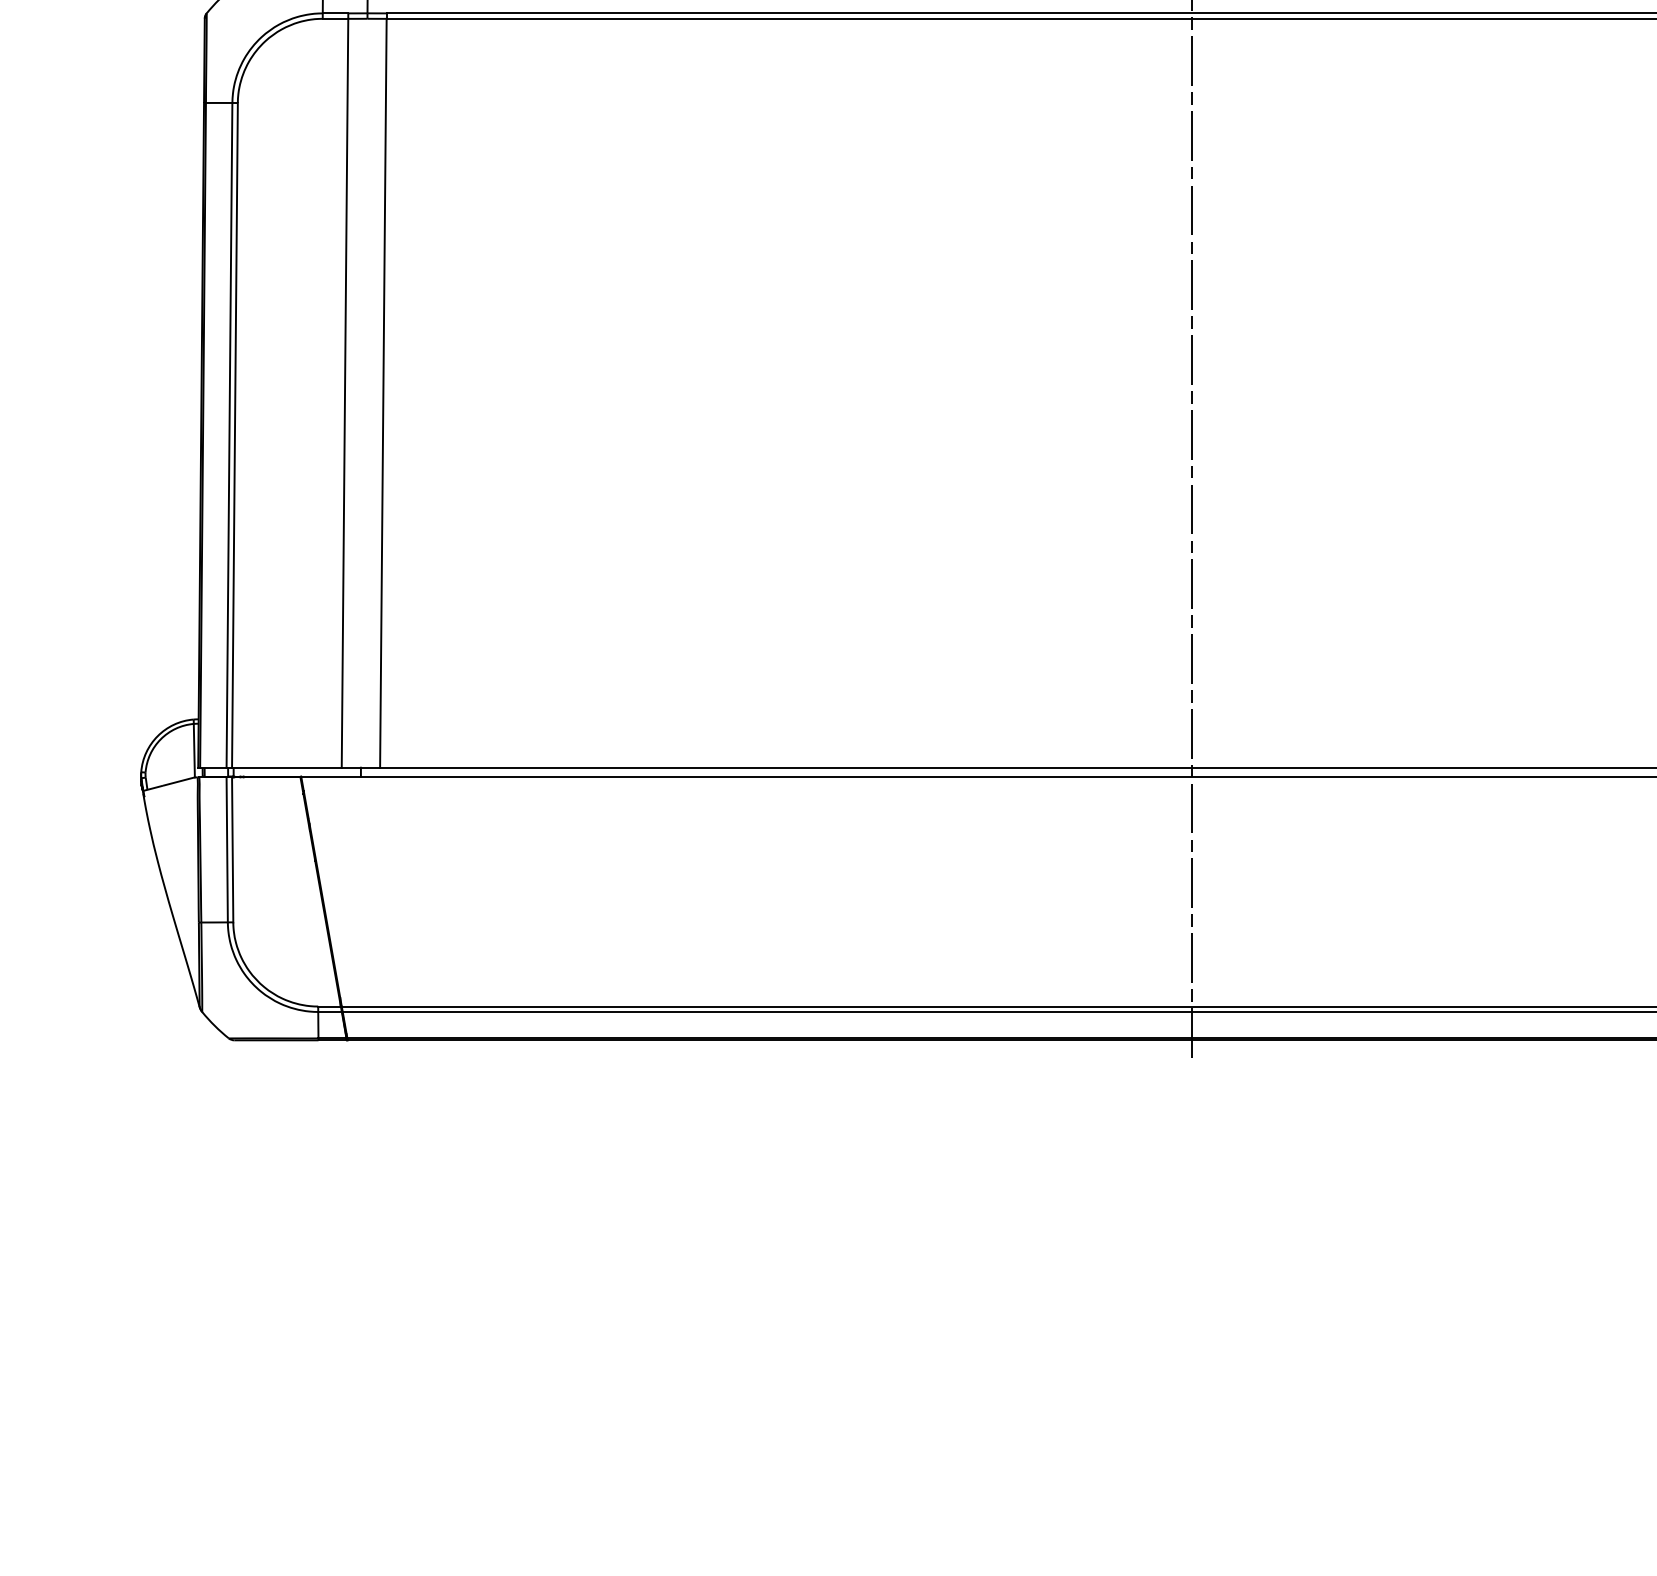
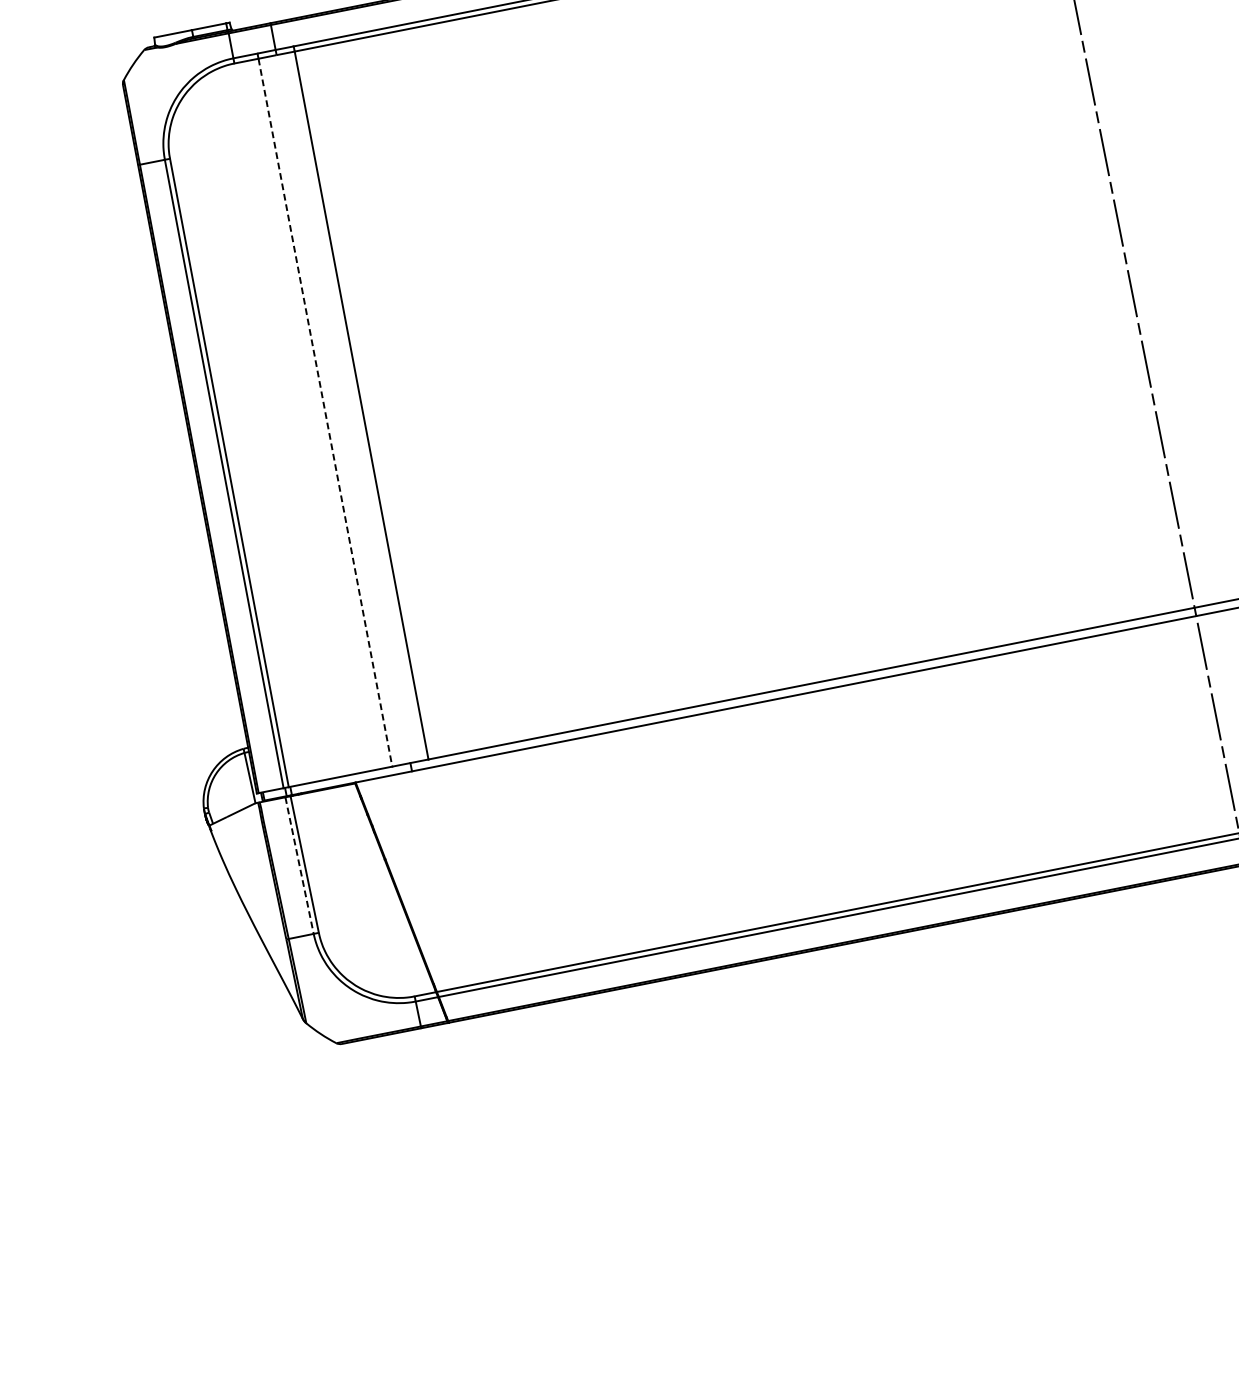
line: (345, 393) -> (325, 412), solid -> dashed
line: (227, 849) -> (299, 865), solid -> dashed

